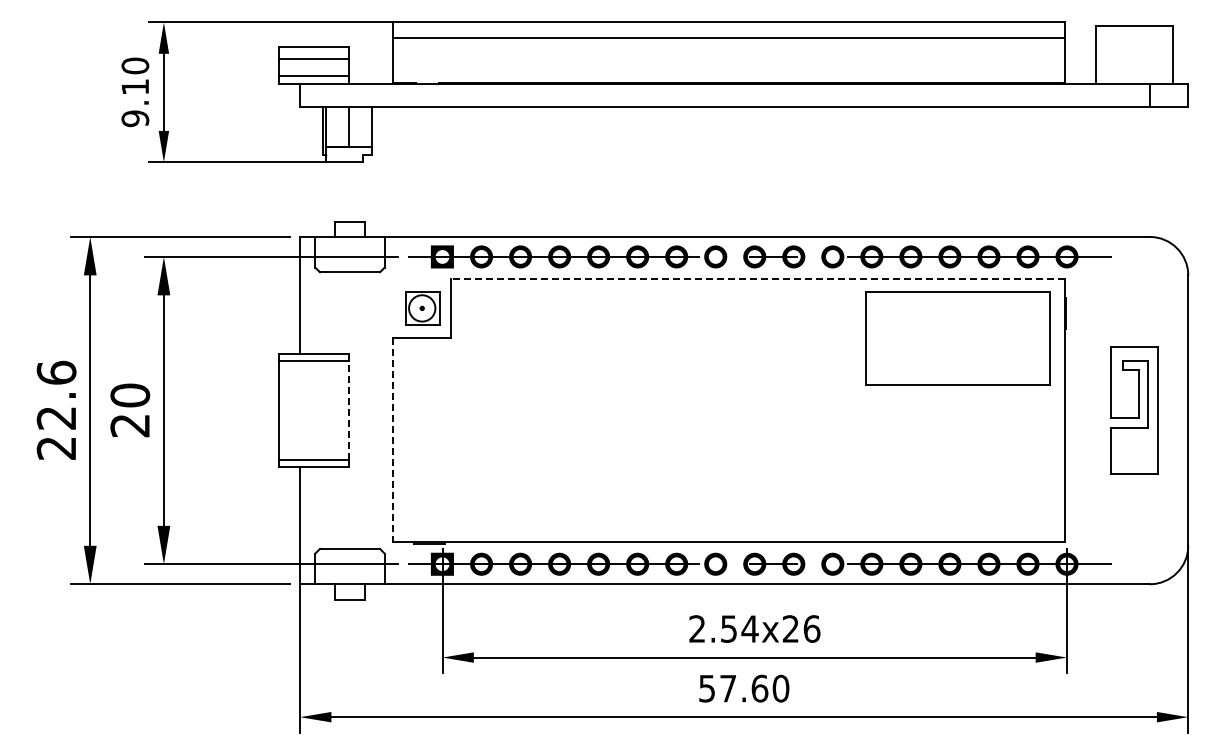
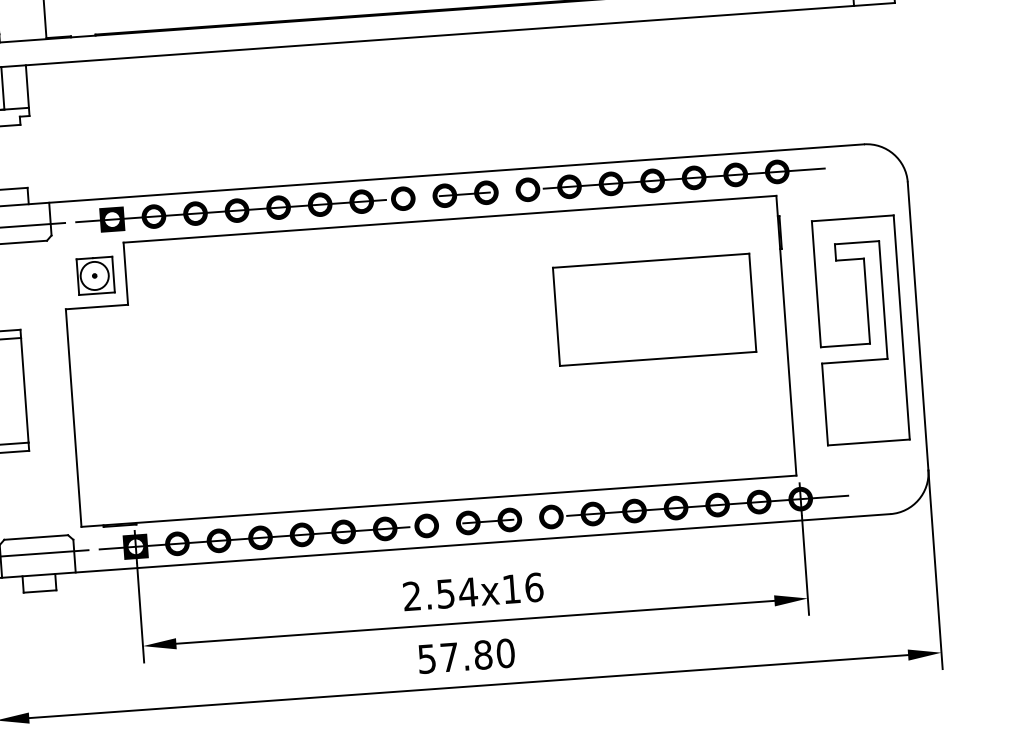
line: (757, 279) -> (449, 219), dashed -> solid
part: (957, 338) -> (653, 309), moved
line: (349, 410) -> (25, 390), dashed -> solid
part: (1134, 410) -> (860, 330), size x1.67
line: (393, 440) -> (74, 418), dashed -> solid
text: (790, 628) -> (511, 588), 2.54x26 -> 2.54x16
text: (759, 688) -> (482, 654), 57.60 -> 57.80

